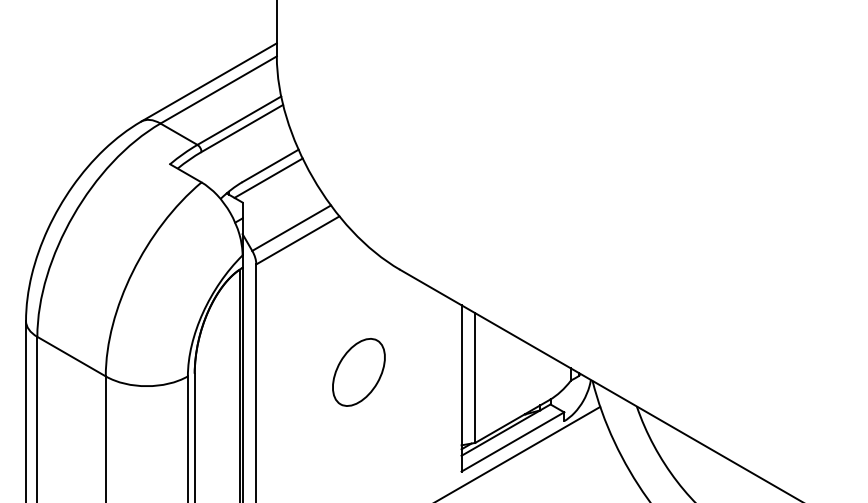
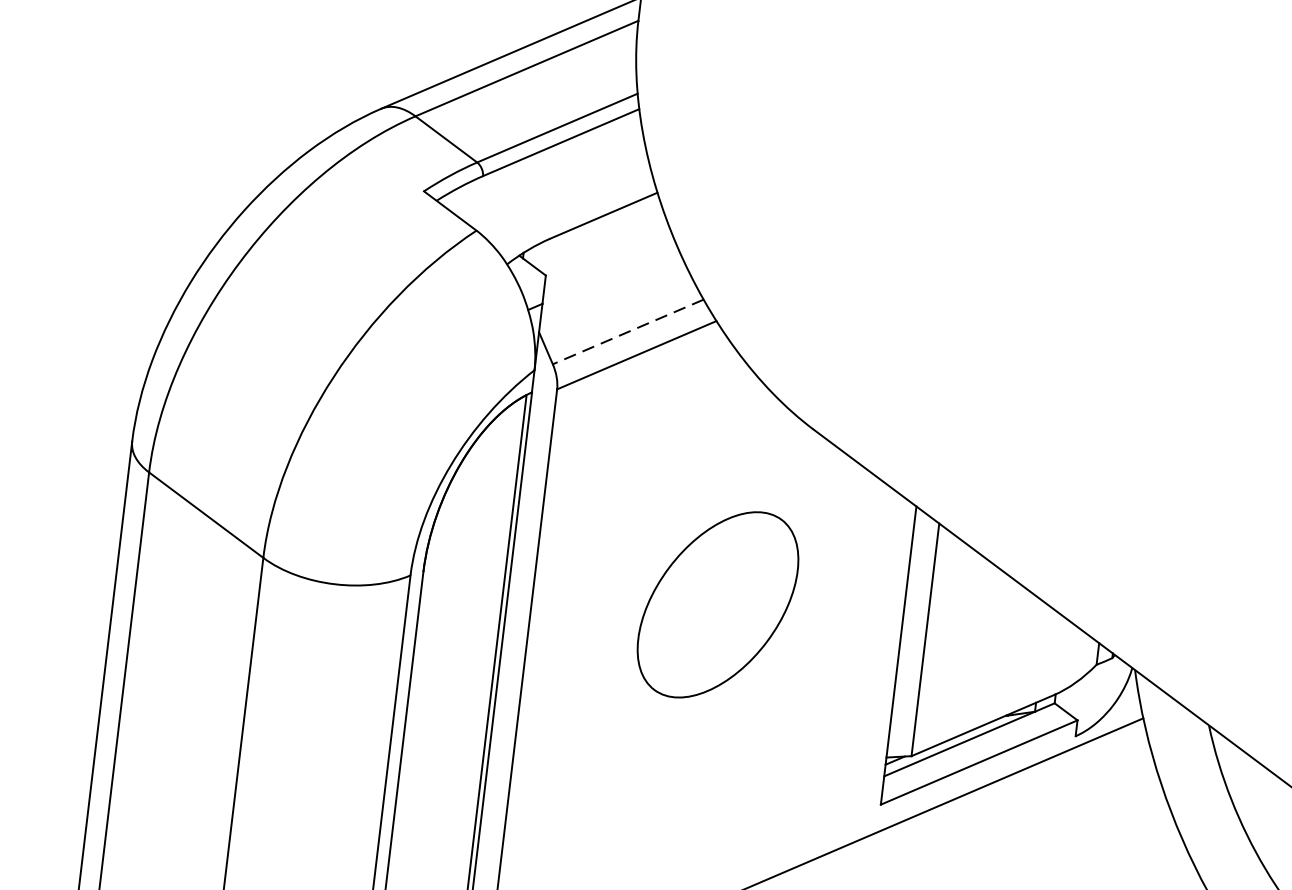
line: (268, 177) -> (597, 236), removed
line: (291, 228) -> (627, 332), solid -> dashed
part: (358, 372) -> (717, 604), size x1.6

